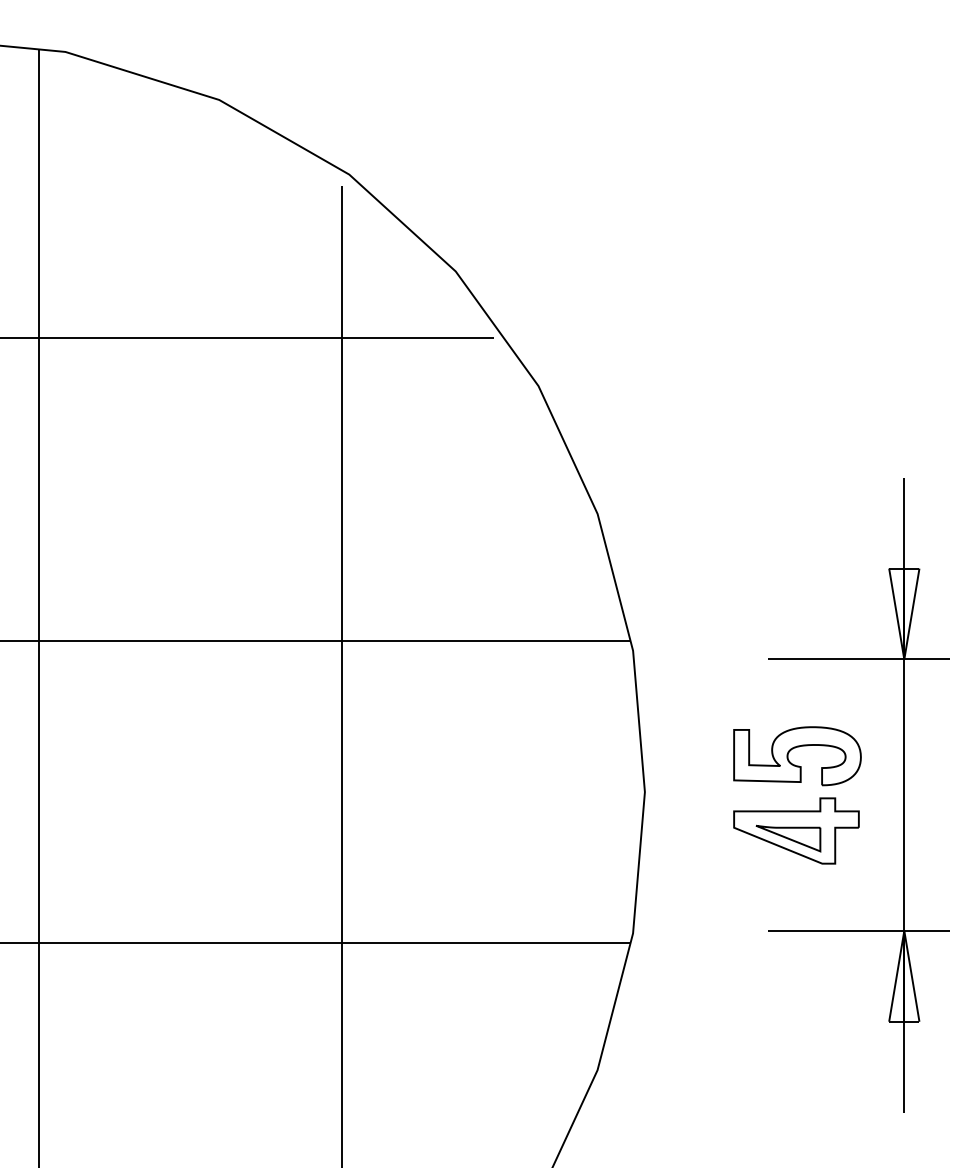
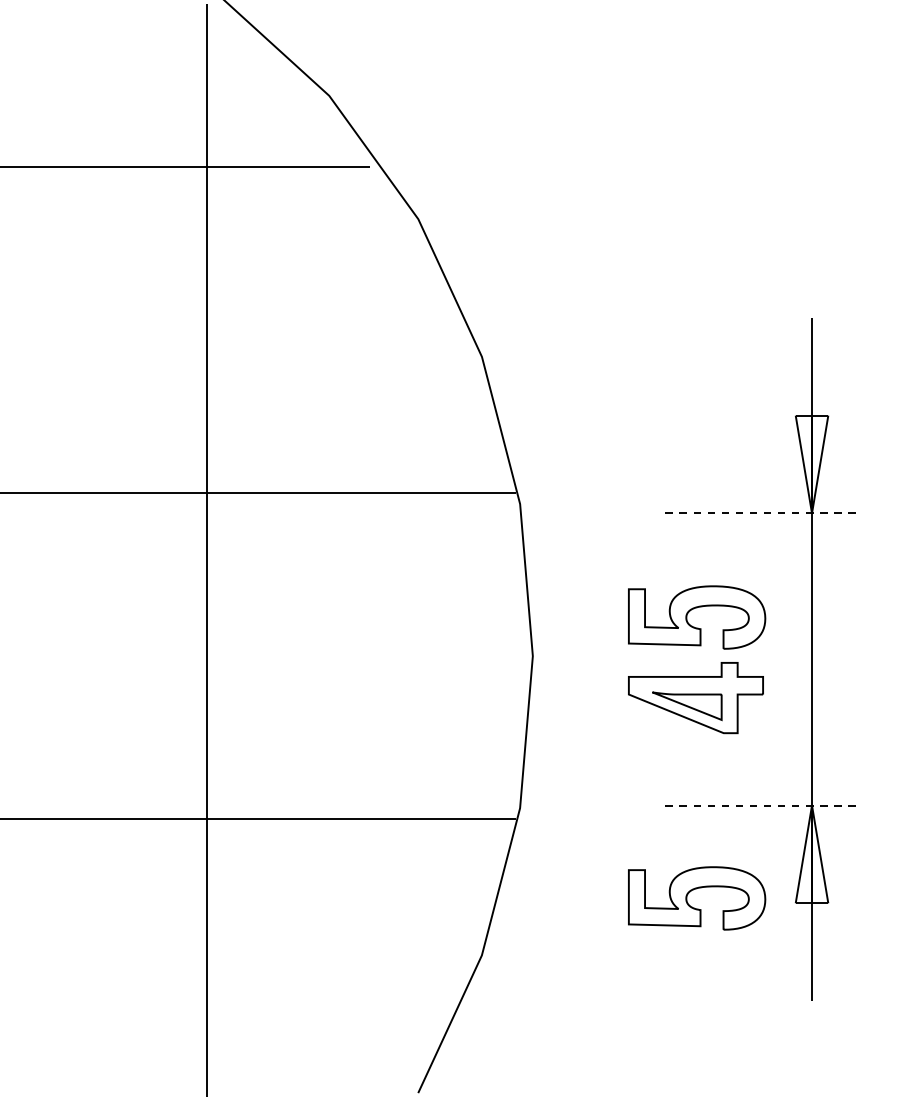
line: (858, 659) -> (762, 513), solid -> dashed
line: (858, 930) -> (762, 805), solid -> dashed
part: (793, 1010) -> (692, 891), added

